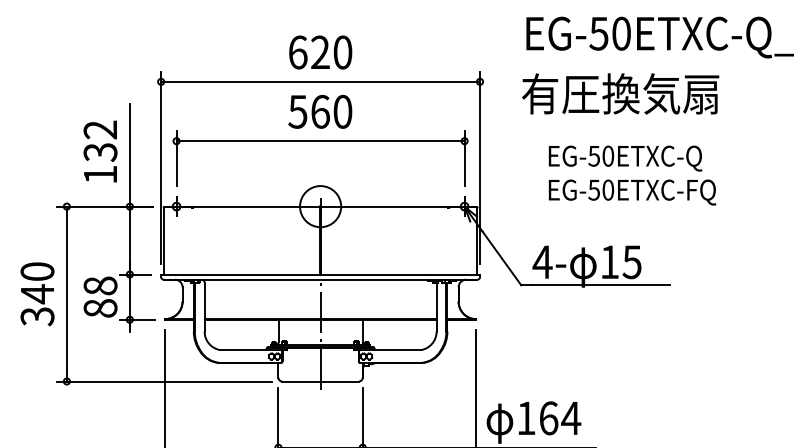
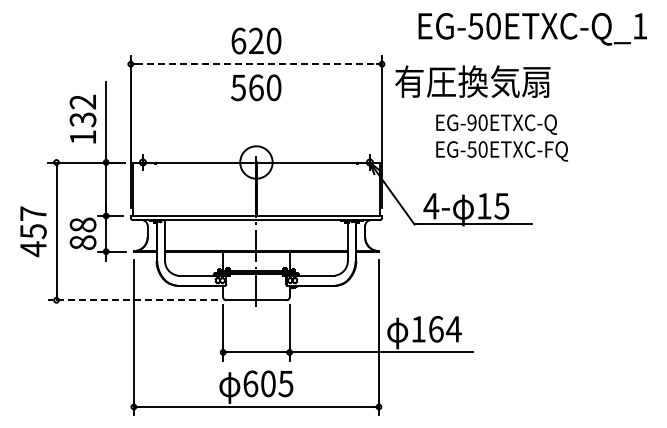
line: (320, 82) -> (256, 64), solid -> dashed
text: (620, 93) -> (472, 81), moved
part: (320, 141) -> (256, 111), removed
text: (593, 155) -> (471, 122), EG-50ETXC-Q -> EG-90ETXC-Q
text: (37, 294) -> (33, 231), 340 -> 457
line: (164, 381) -> (133, 300), solid -> dashed

